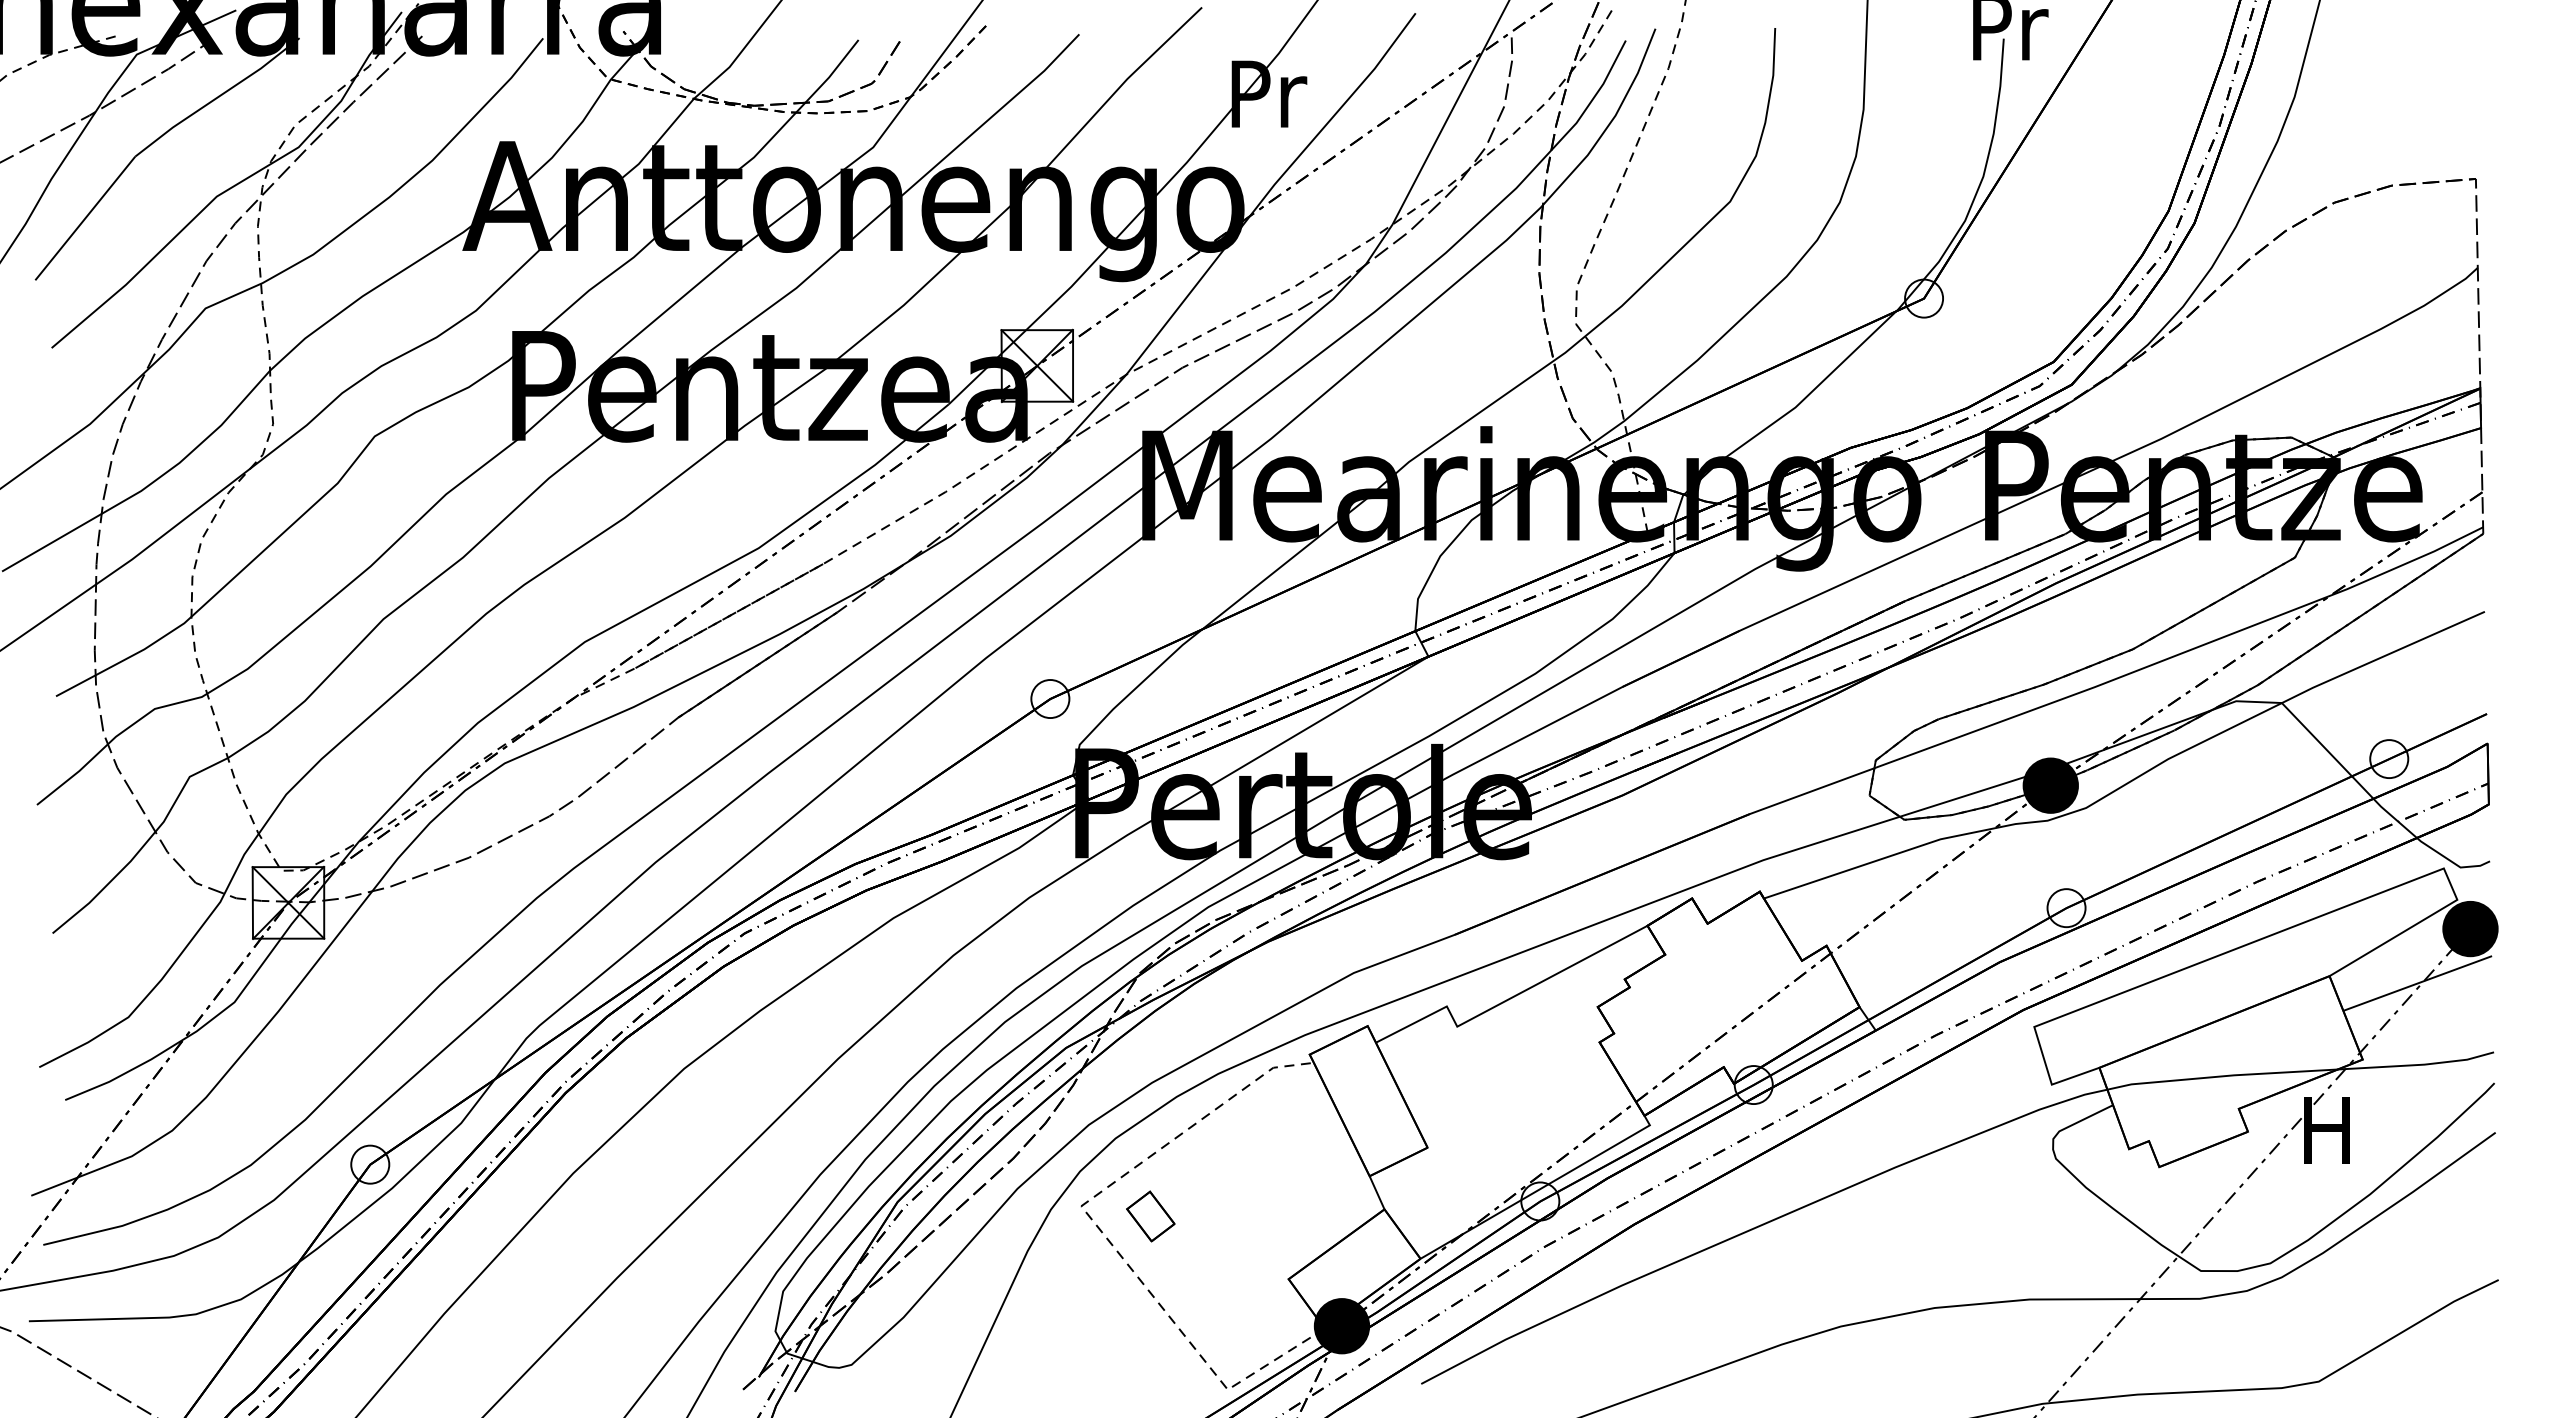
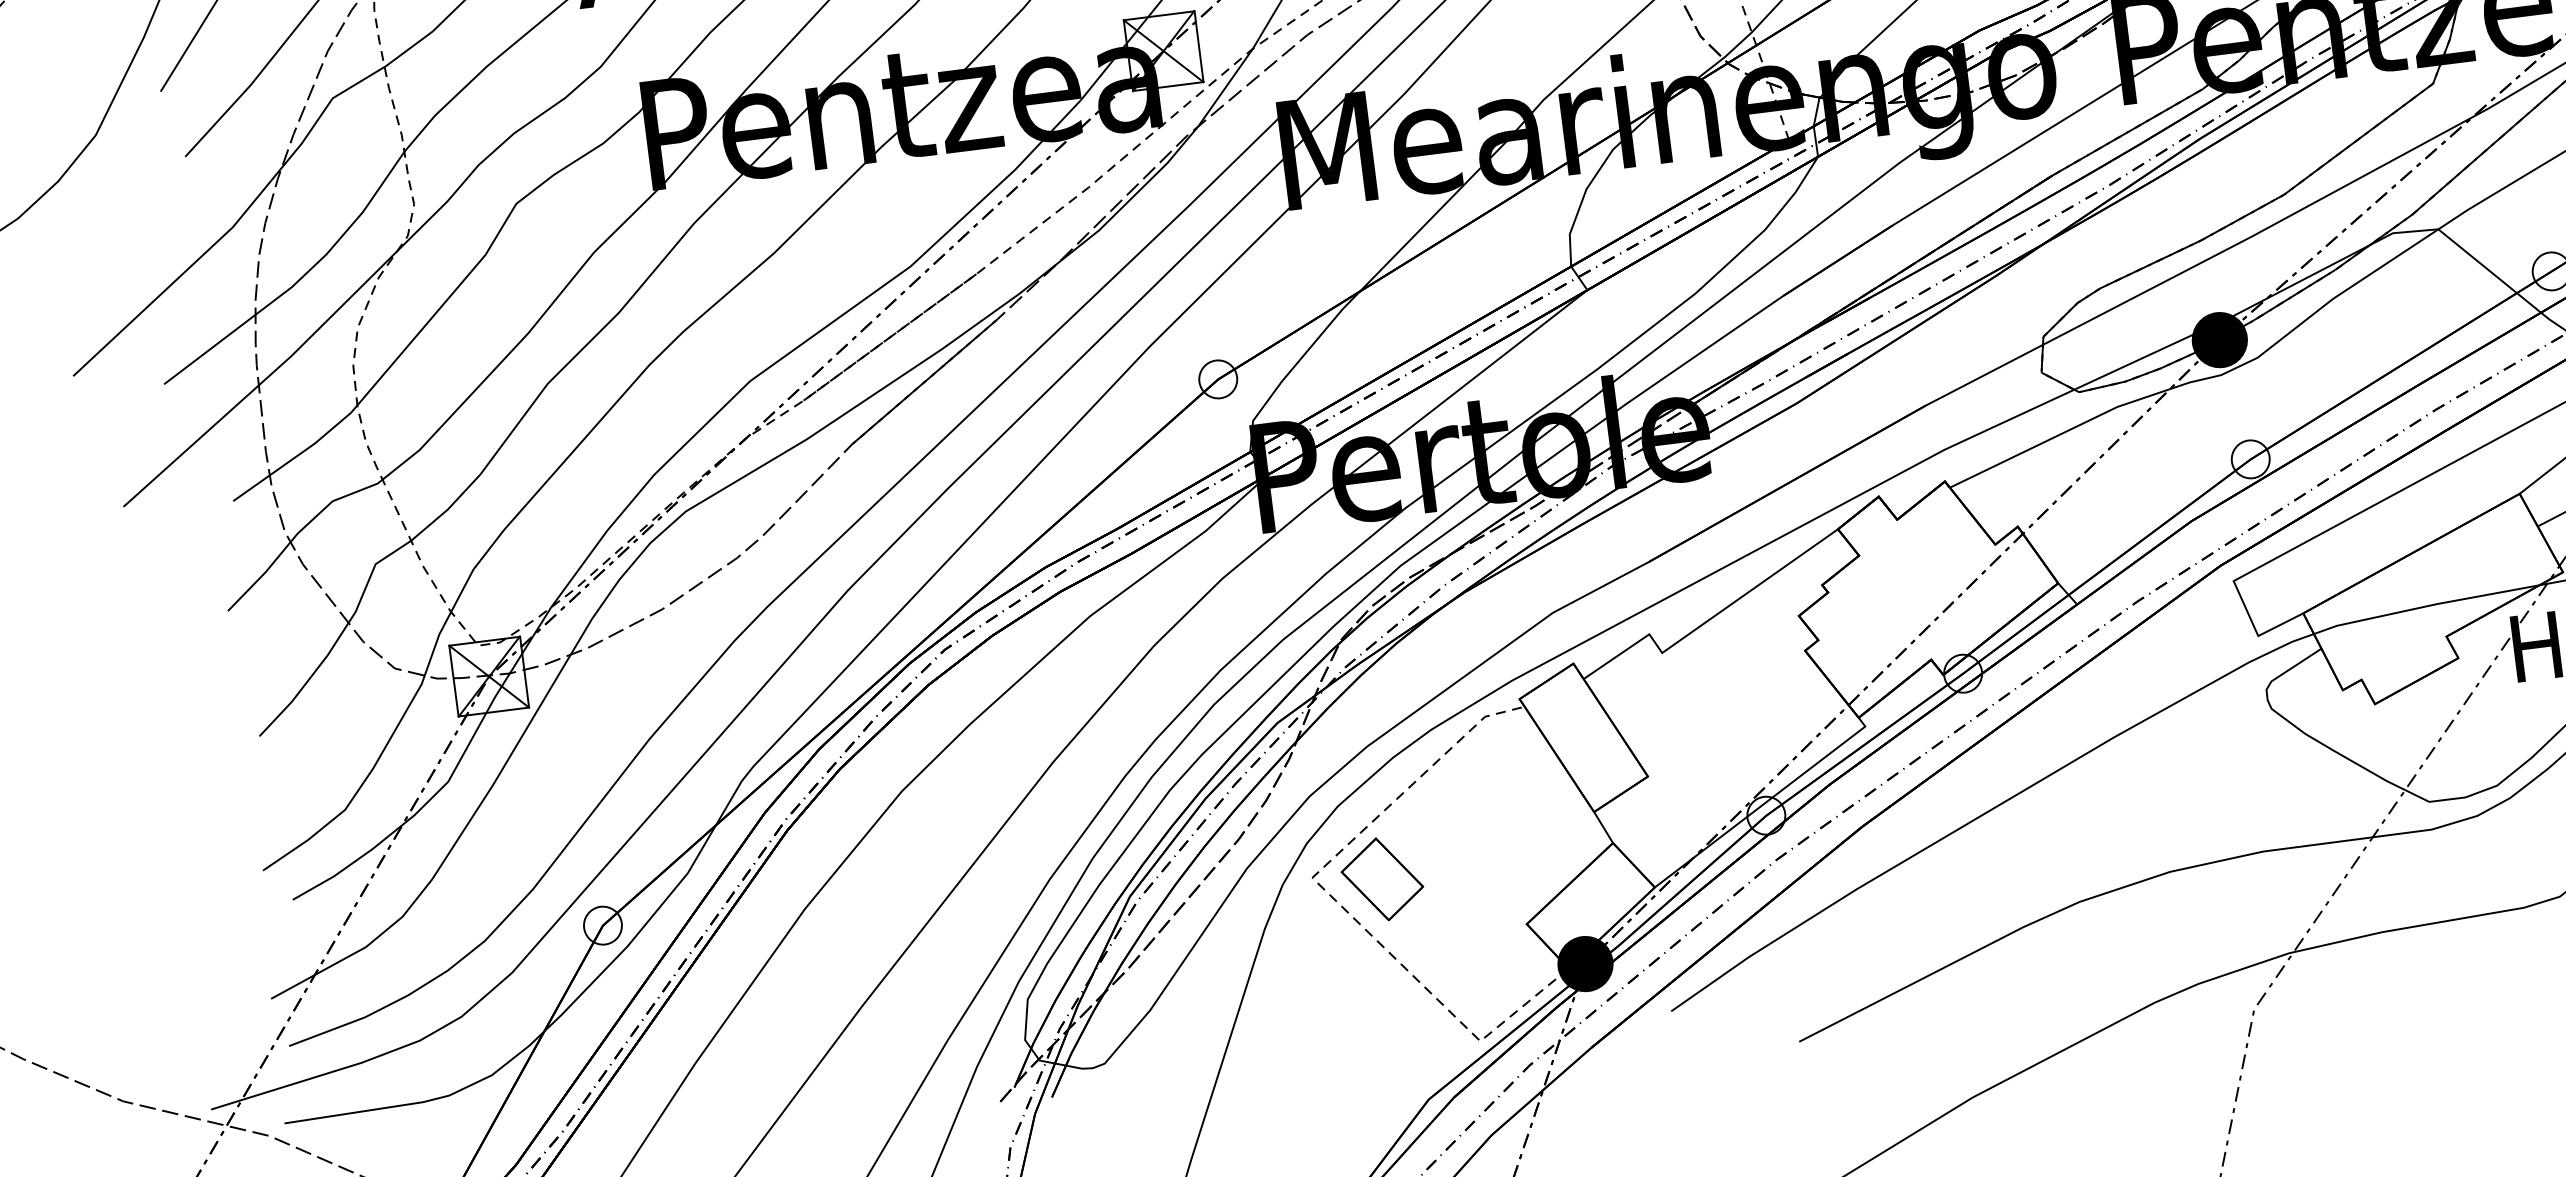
part: (1150, 1216) -> (1382, 879), size x1.67

